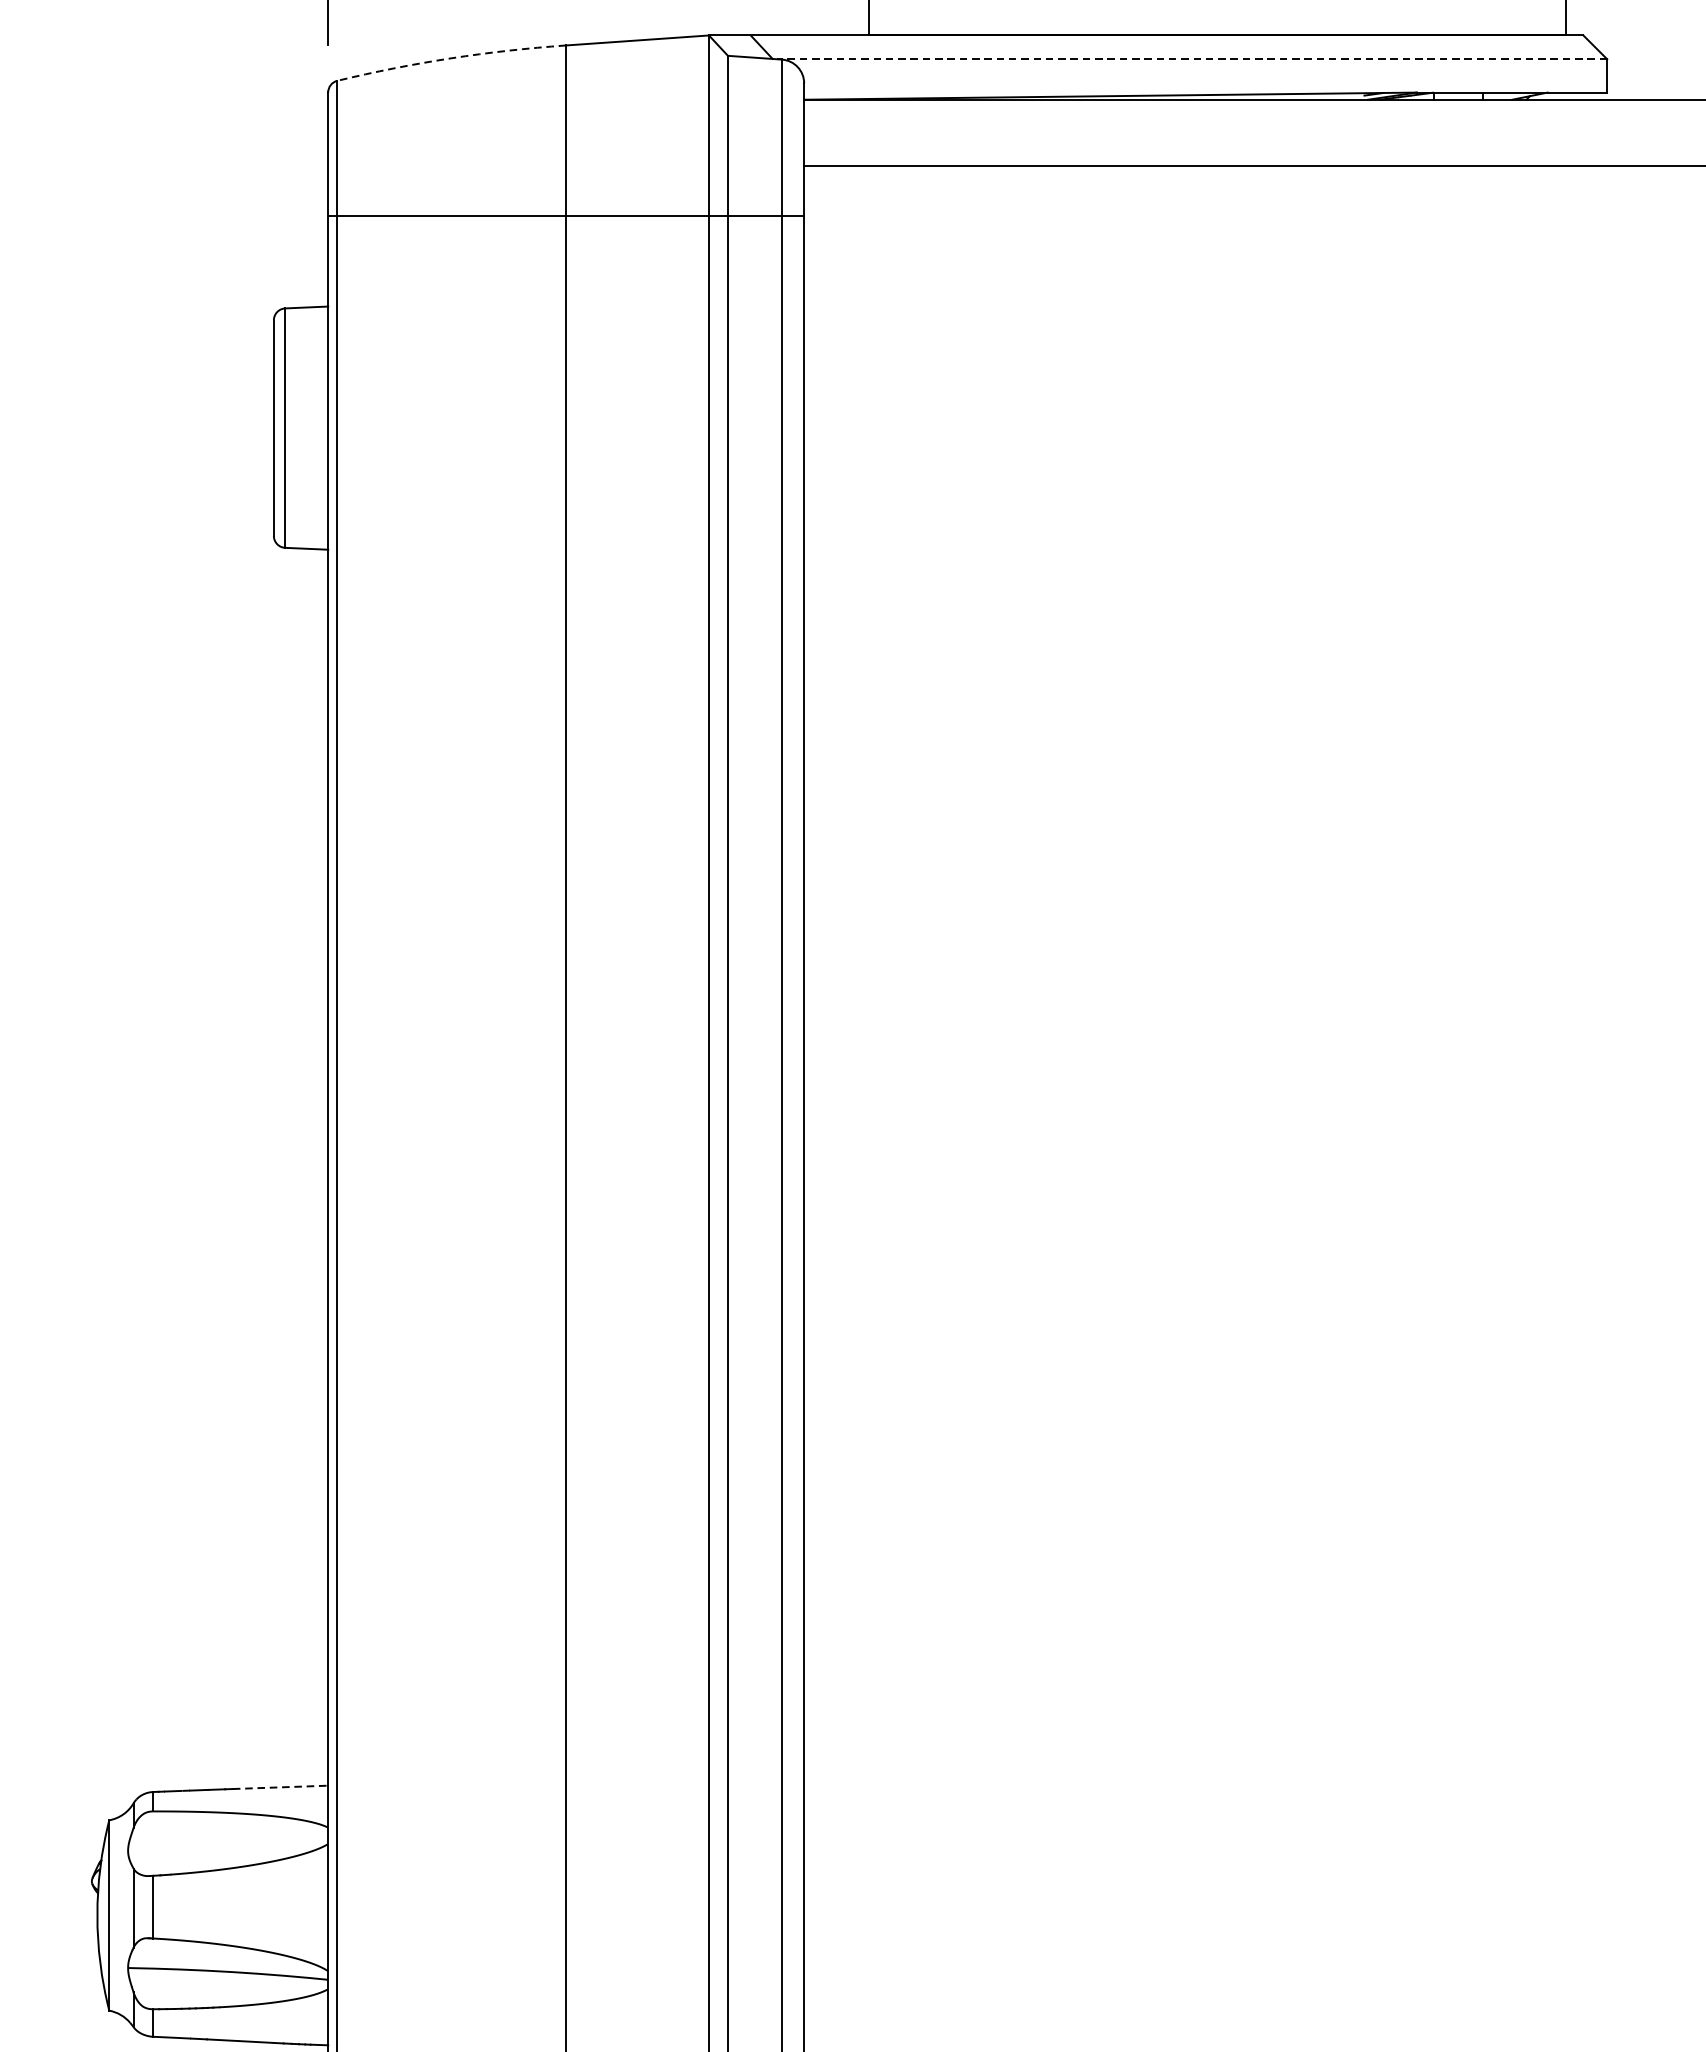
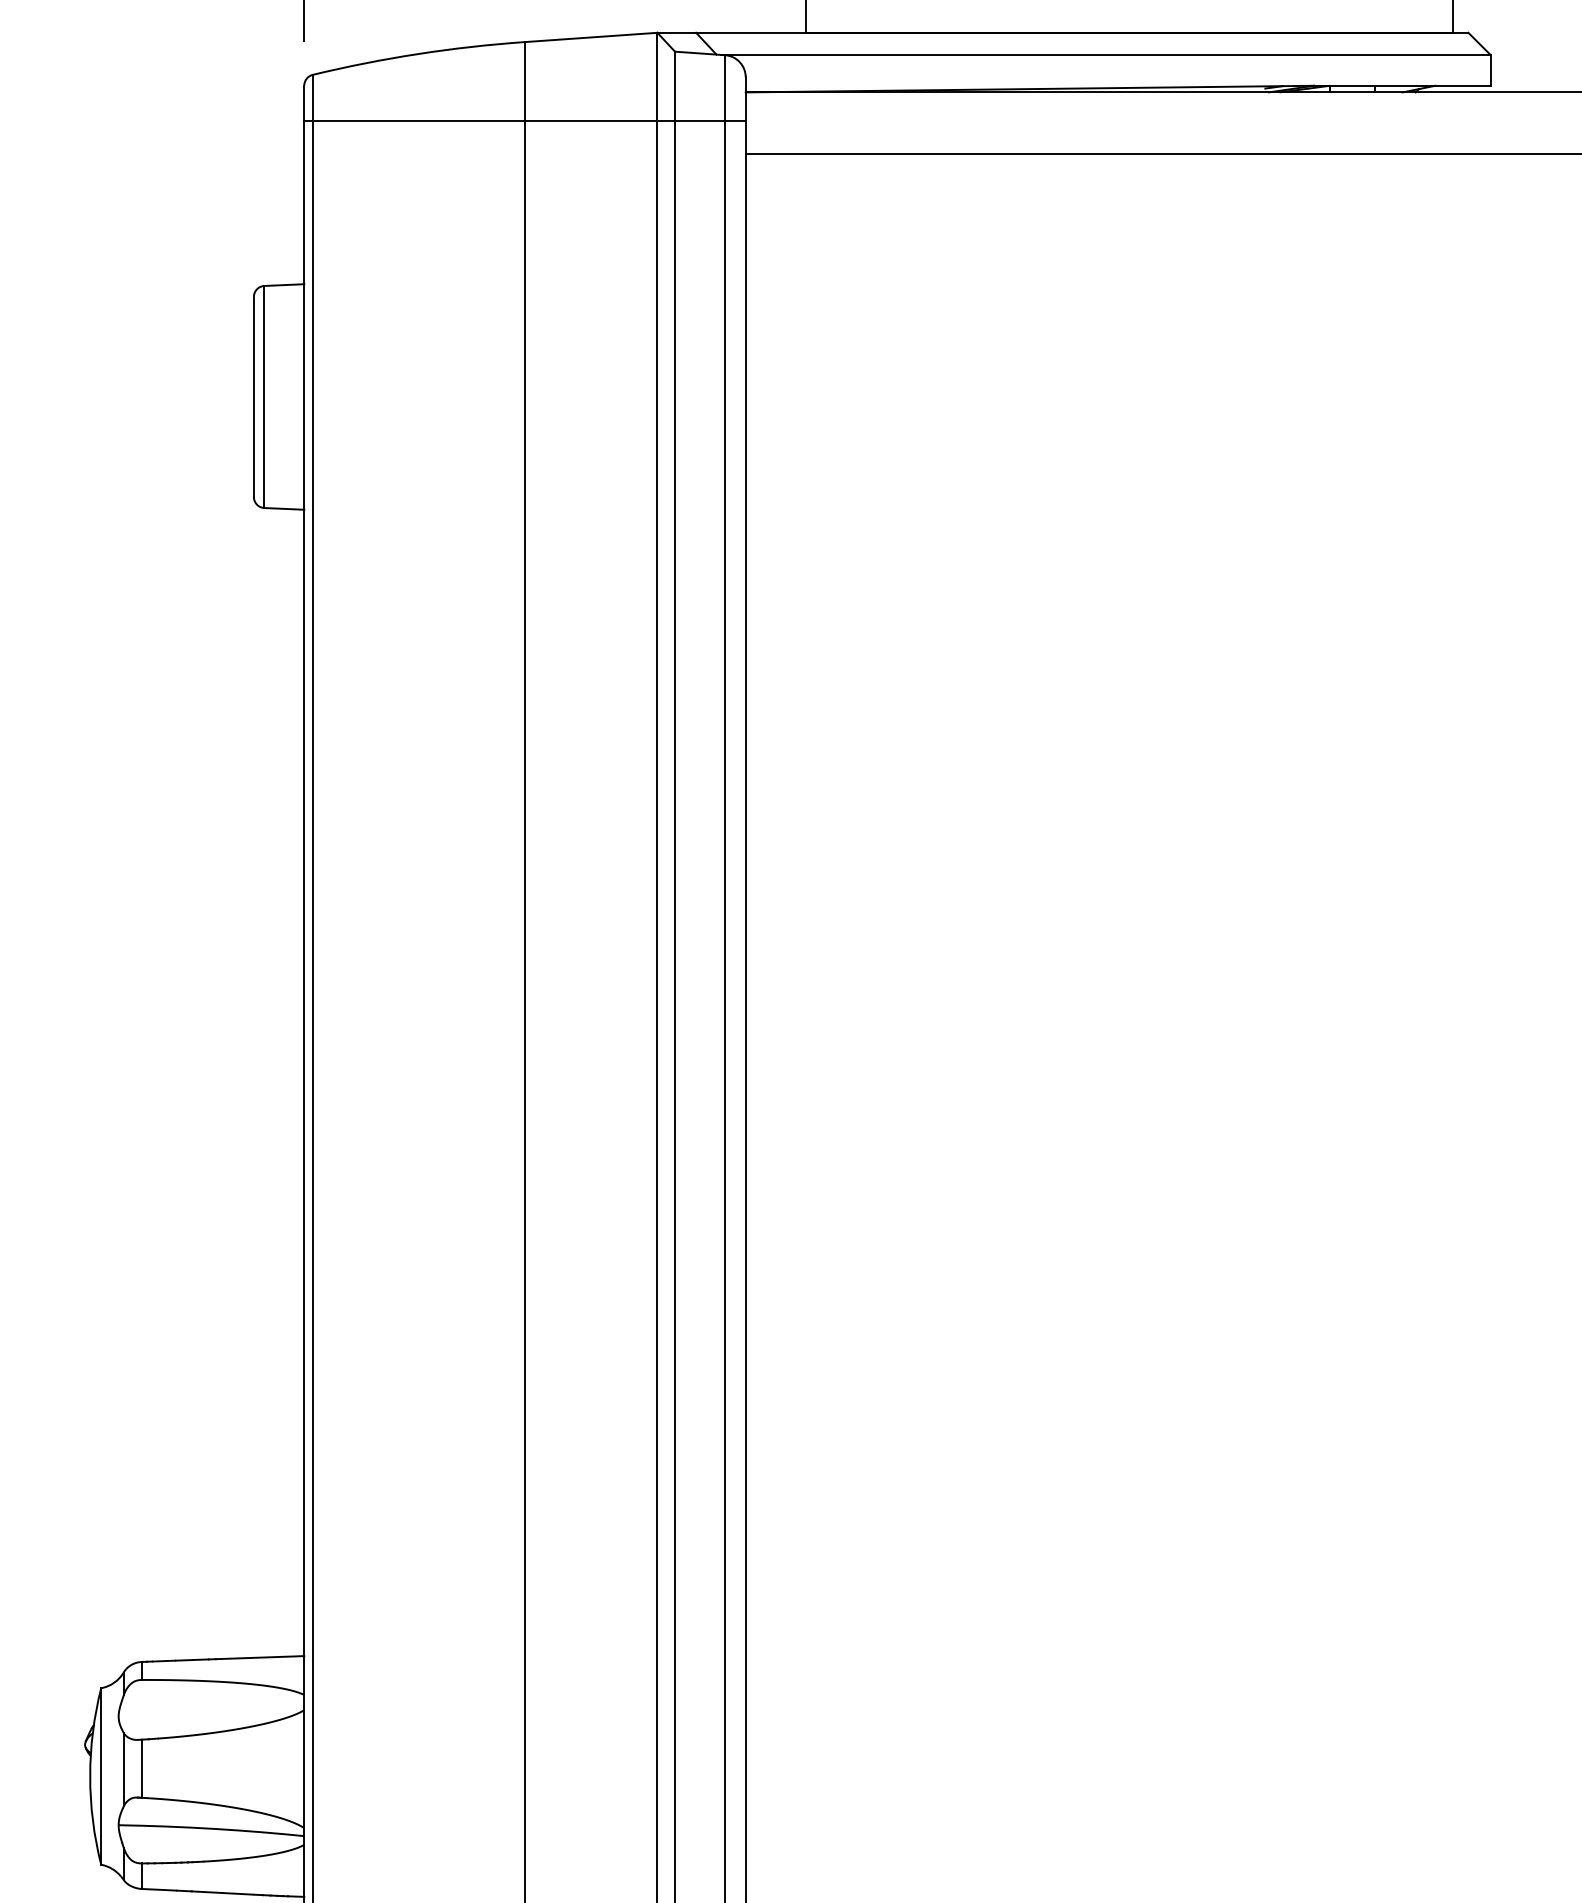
arc: (451, 58) -> (418, 54), dashed -> solid
line: (1192, 58) -> (1105, 54), dashed -> solid
line: (565, 216) -> (524, 121), moved
line: (281, 1787) -> (260, 1657), dashed -> solid

